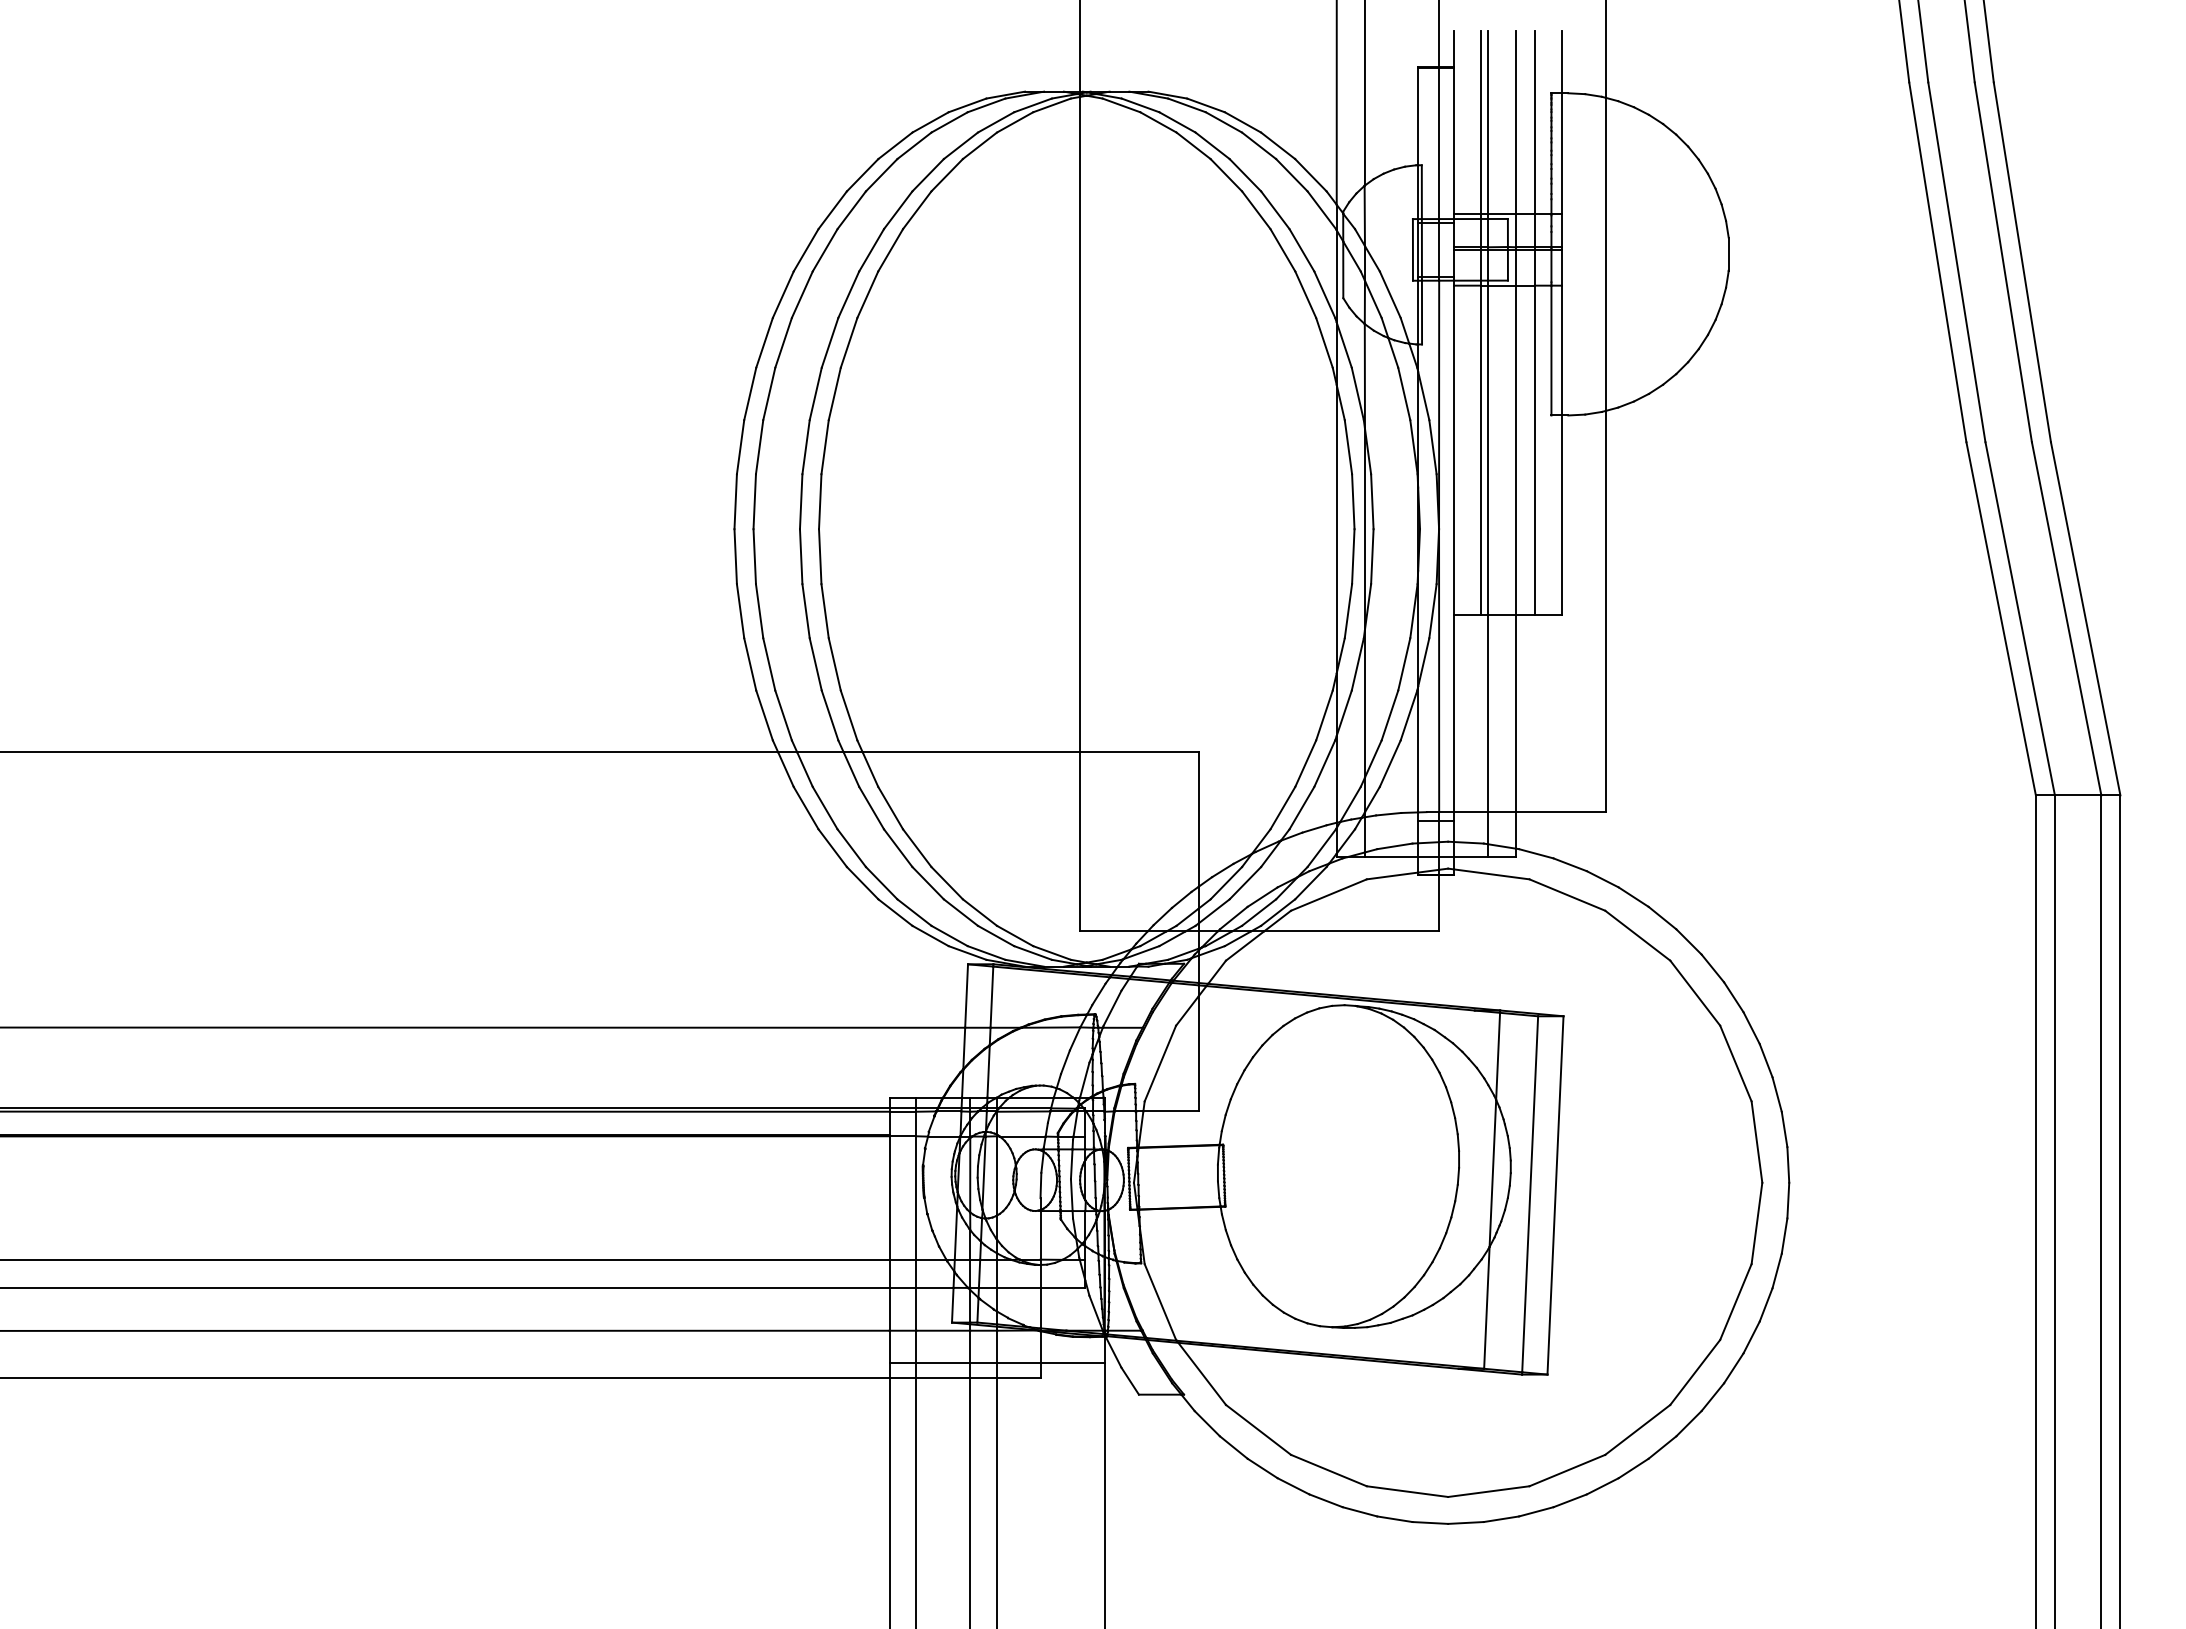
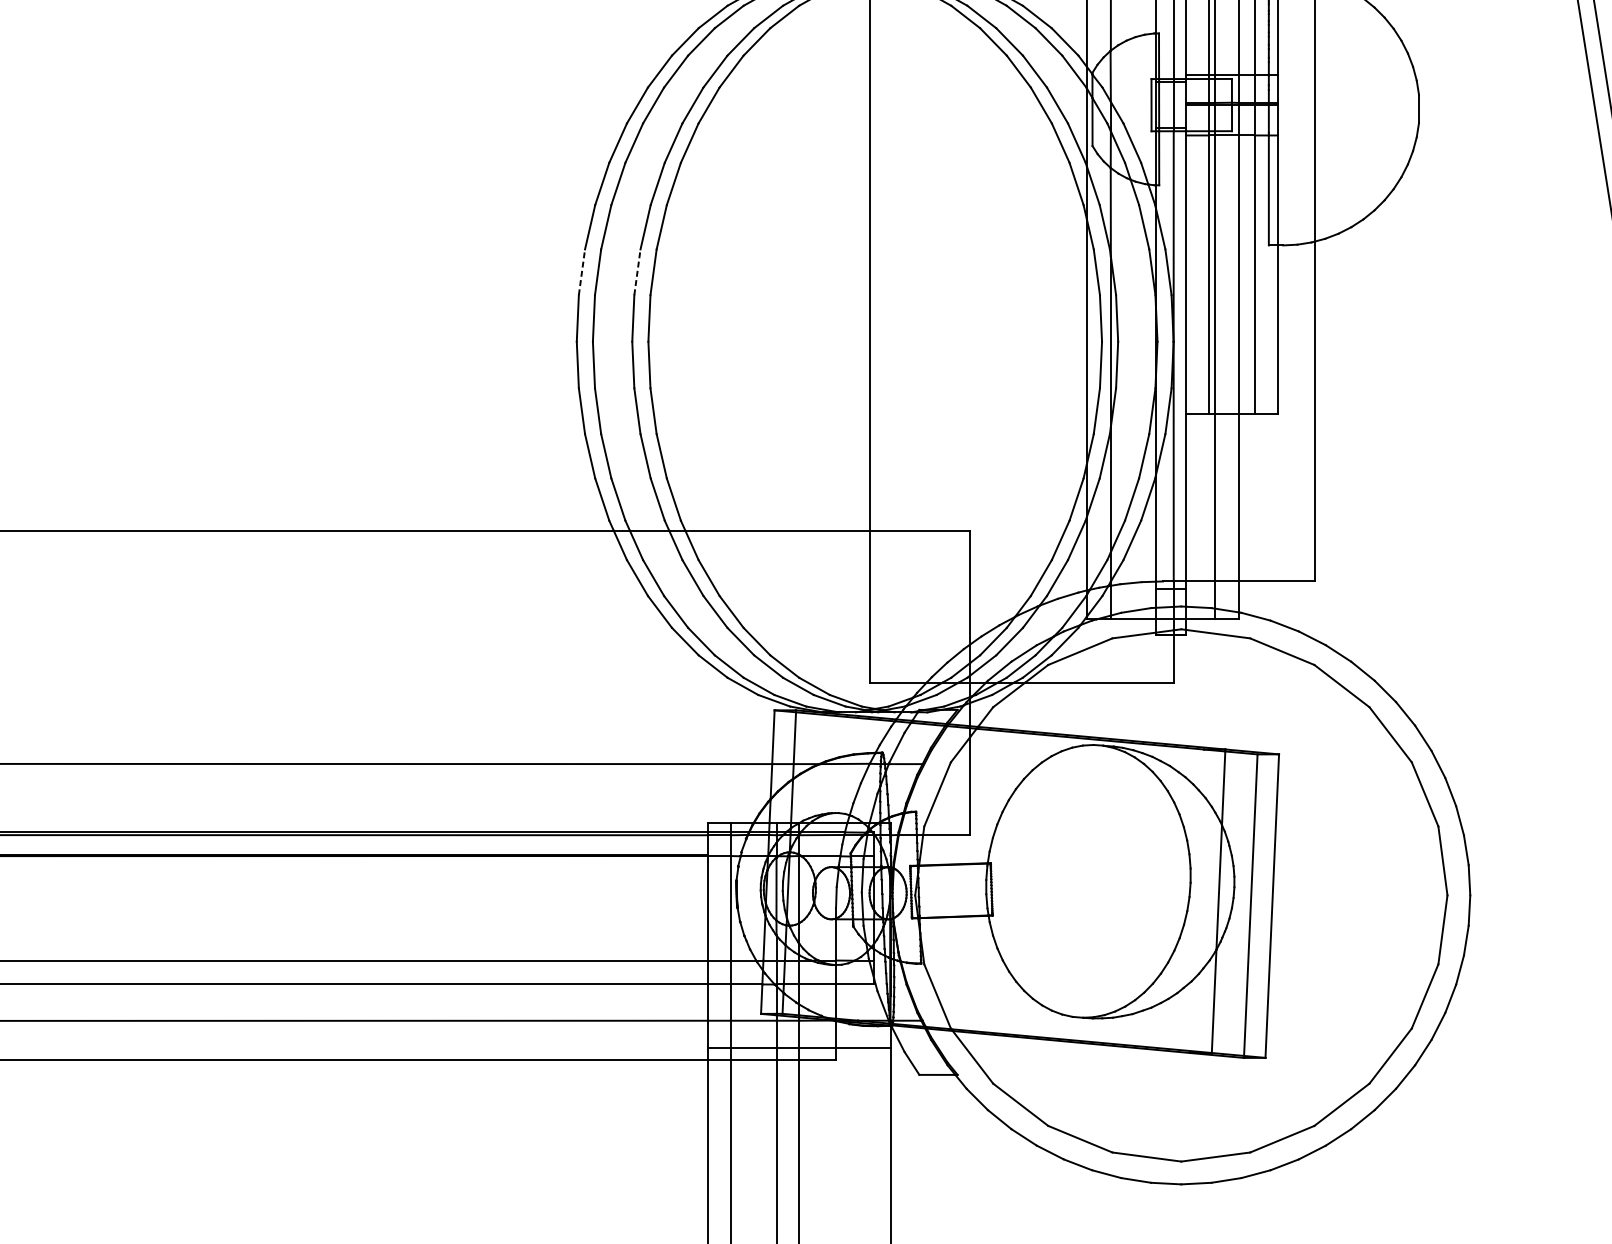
line: (740, 446) -> (581, 271), solid -> dashed
line: (806, 446) -> (637, 271), solid -> dashed

